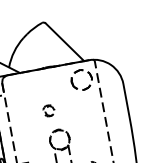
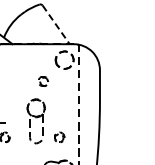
line: (65, 41) -> (56, 24), solid -> dashed
part: (49, 110) -> (43, 81), moved

